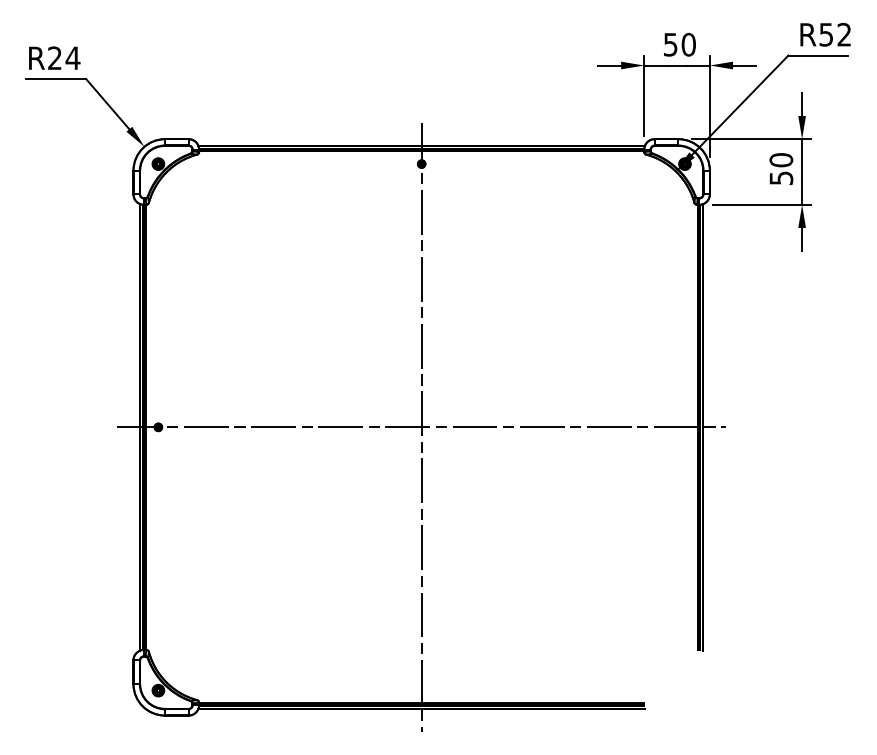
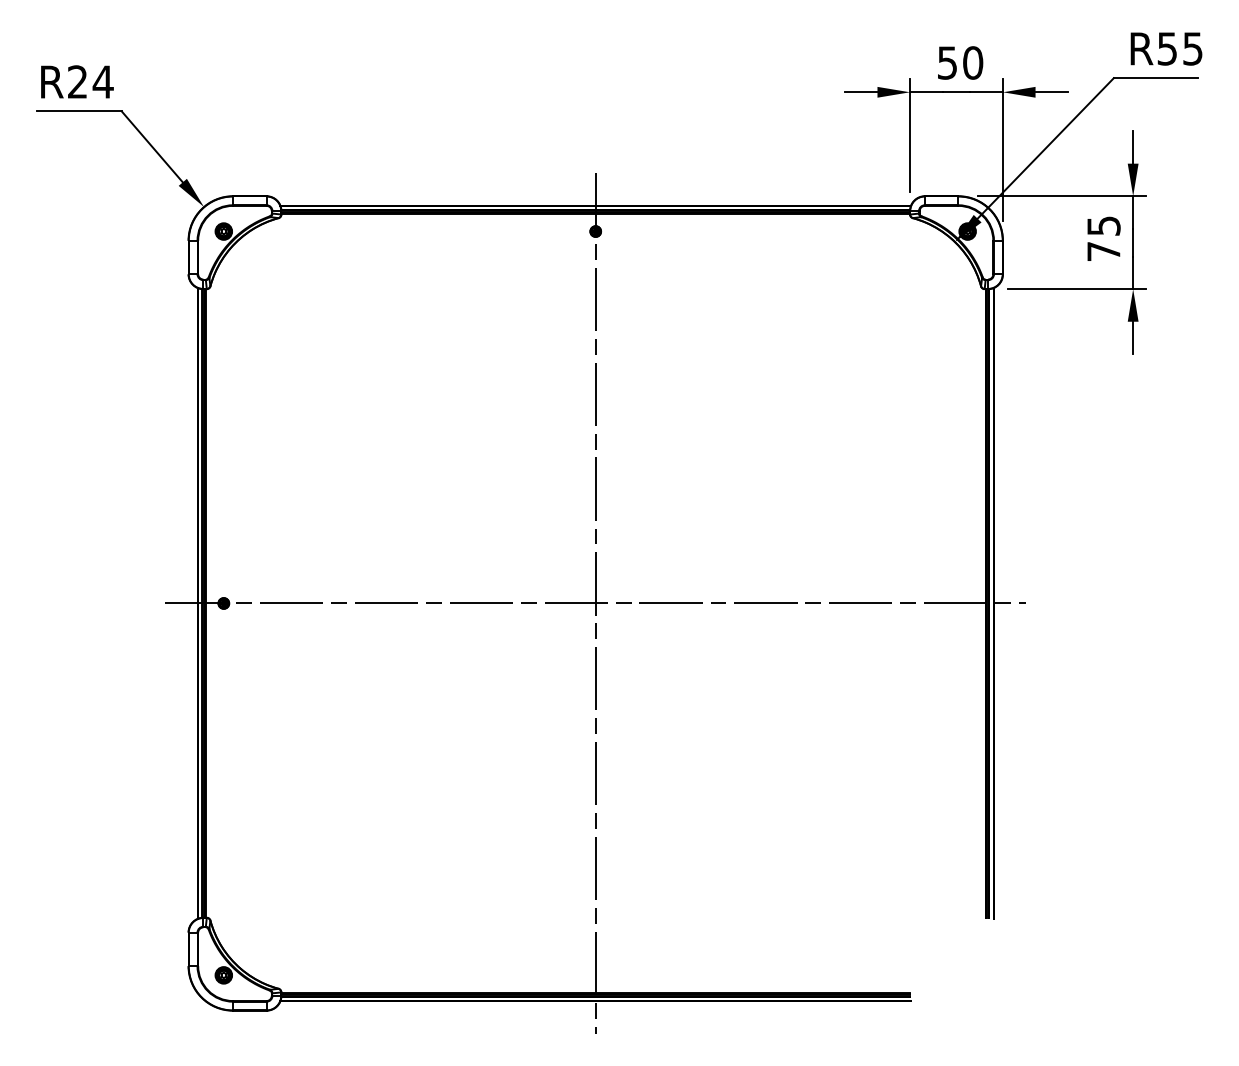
text: (844, 34) -> (1192, 48), R52 -> R55
text: (781, 169) -> (1103, 238), 50 -> 75

